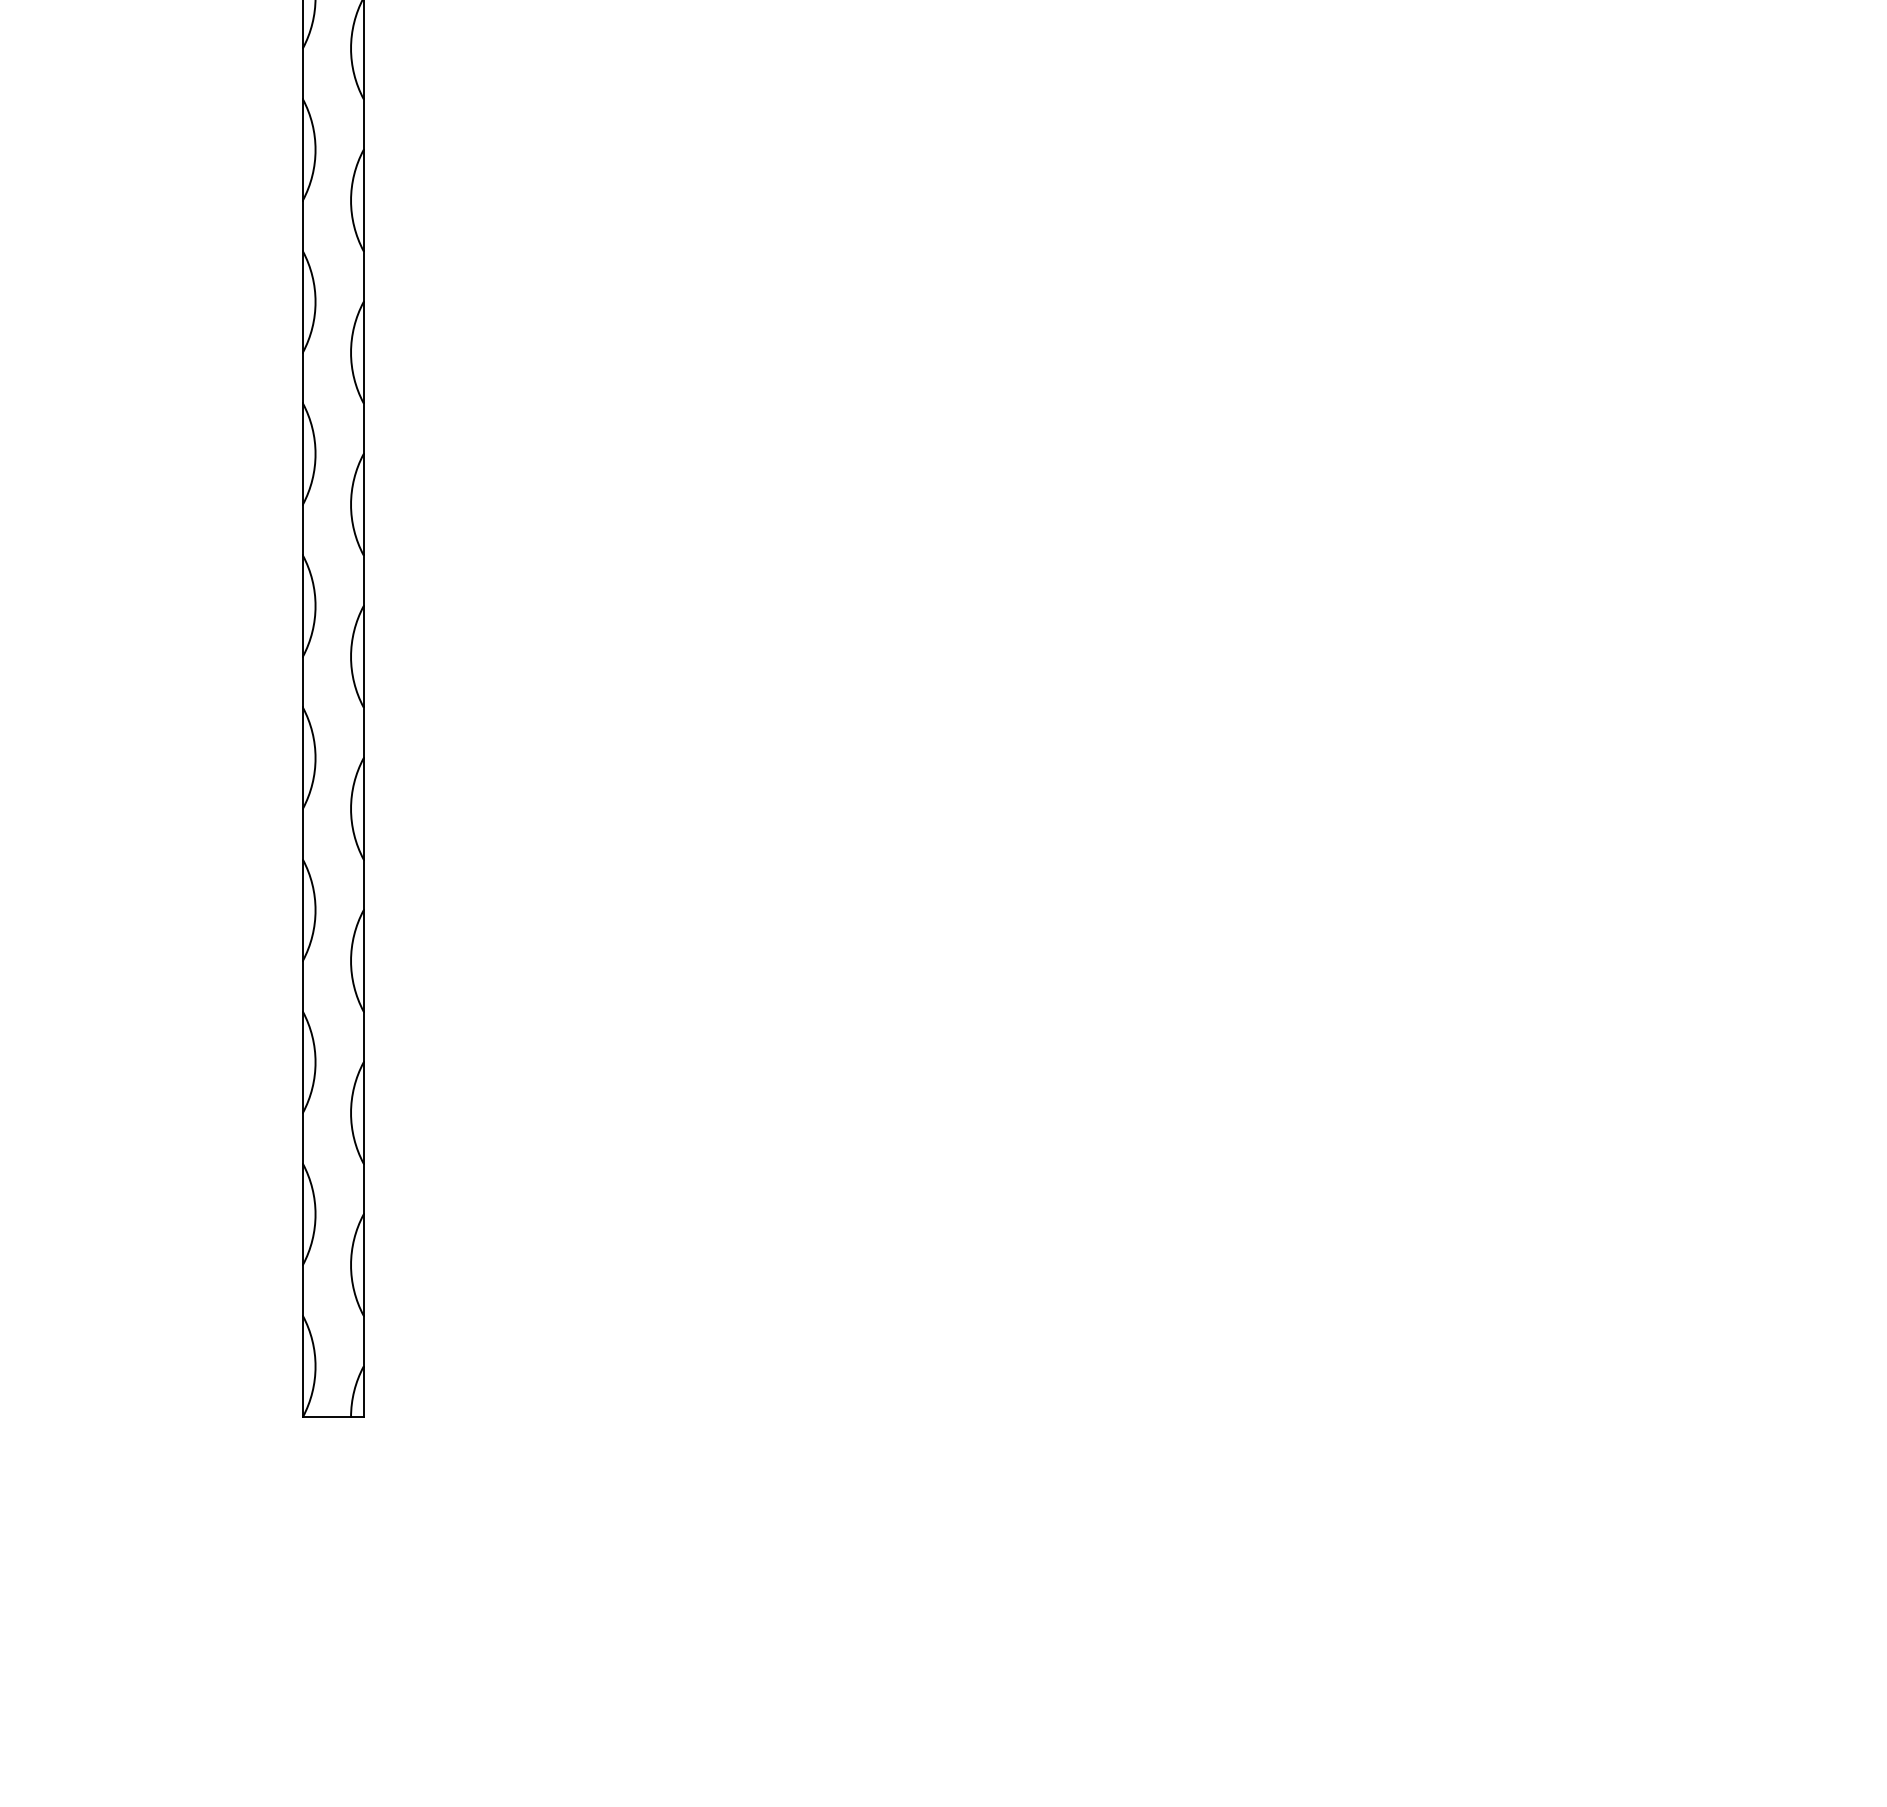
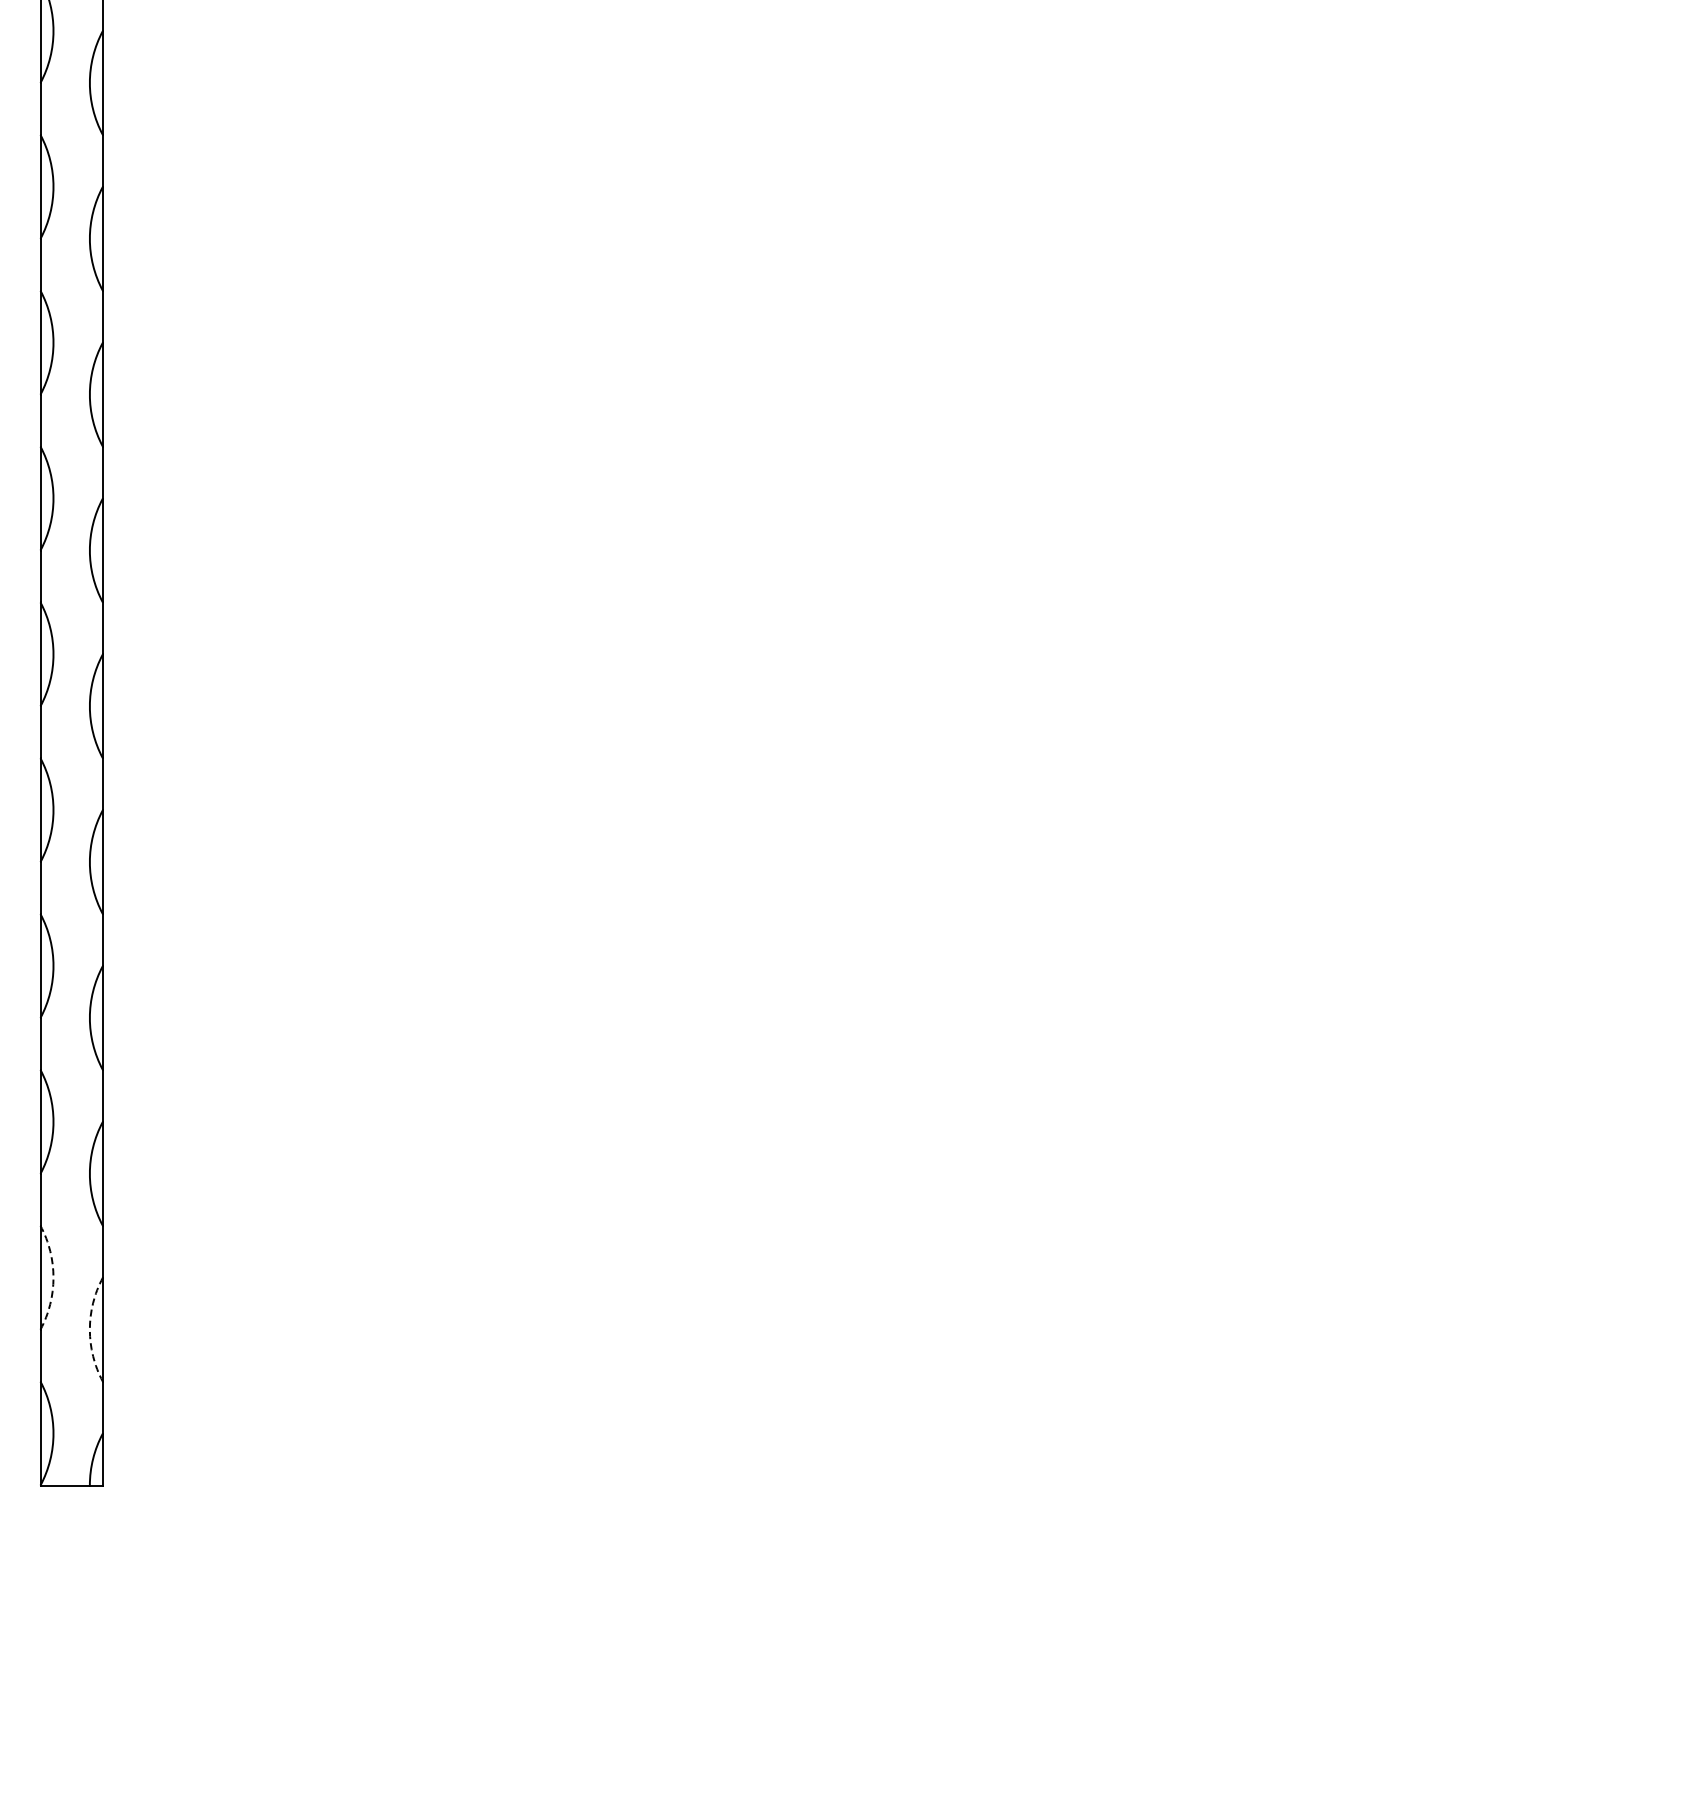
arc: (315, 1214) -> (53, 1277), solid -> dashed
arc: (351, 1265) -> (90, 1330), solid -> dashed

